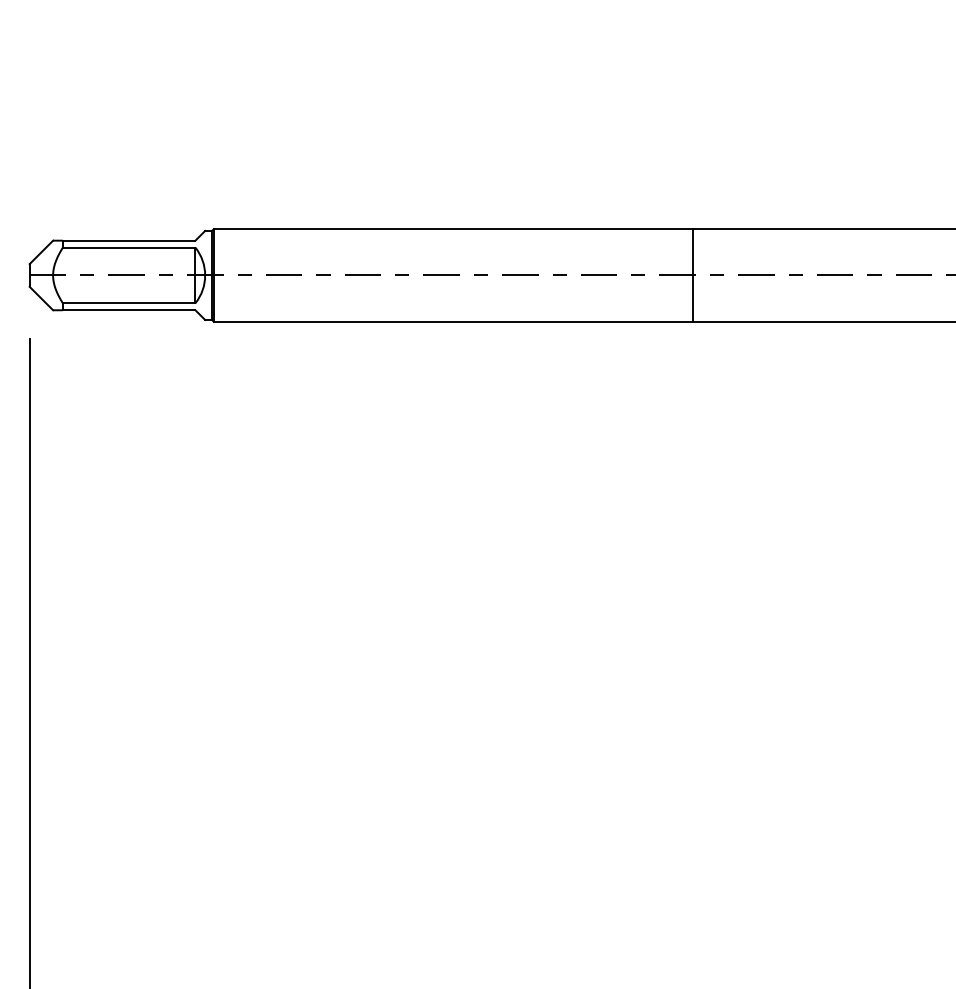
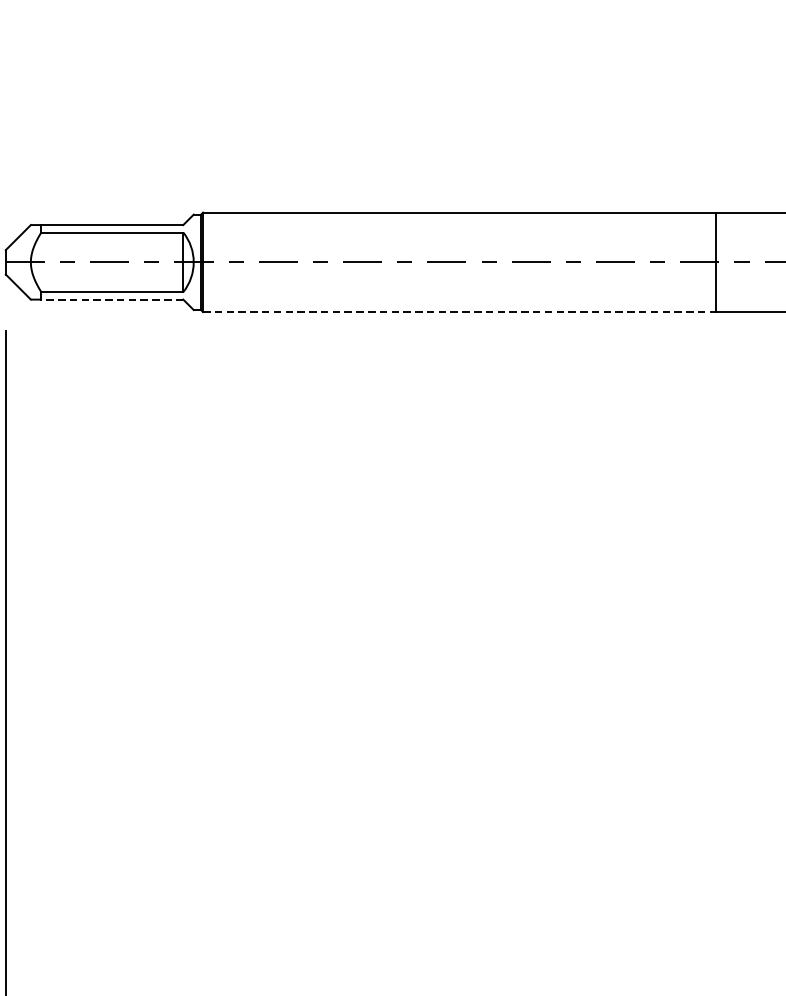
line: (128, 310) -> (111, 299), solid -> dashed
line: (453, 321) -> (459, 311), solid -> dashed

